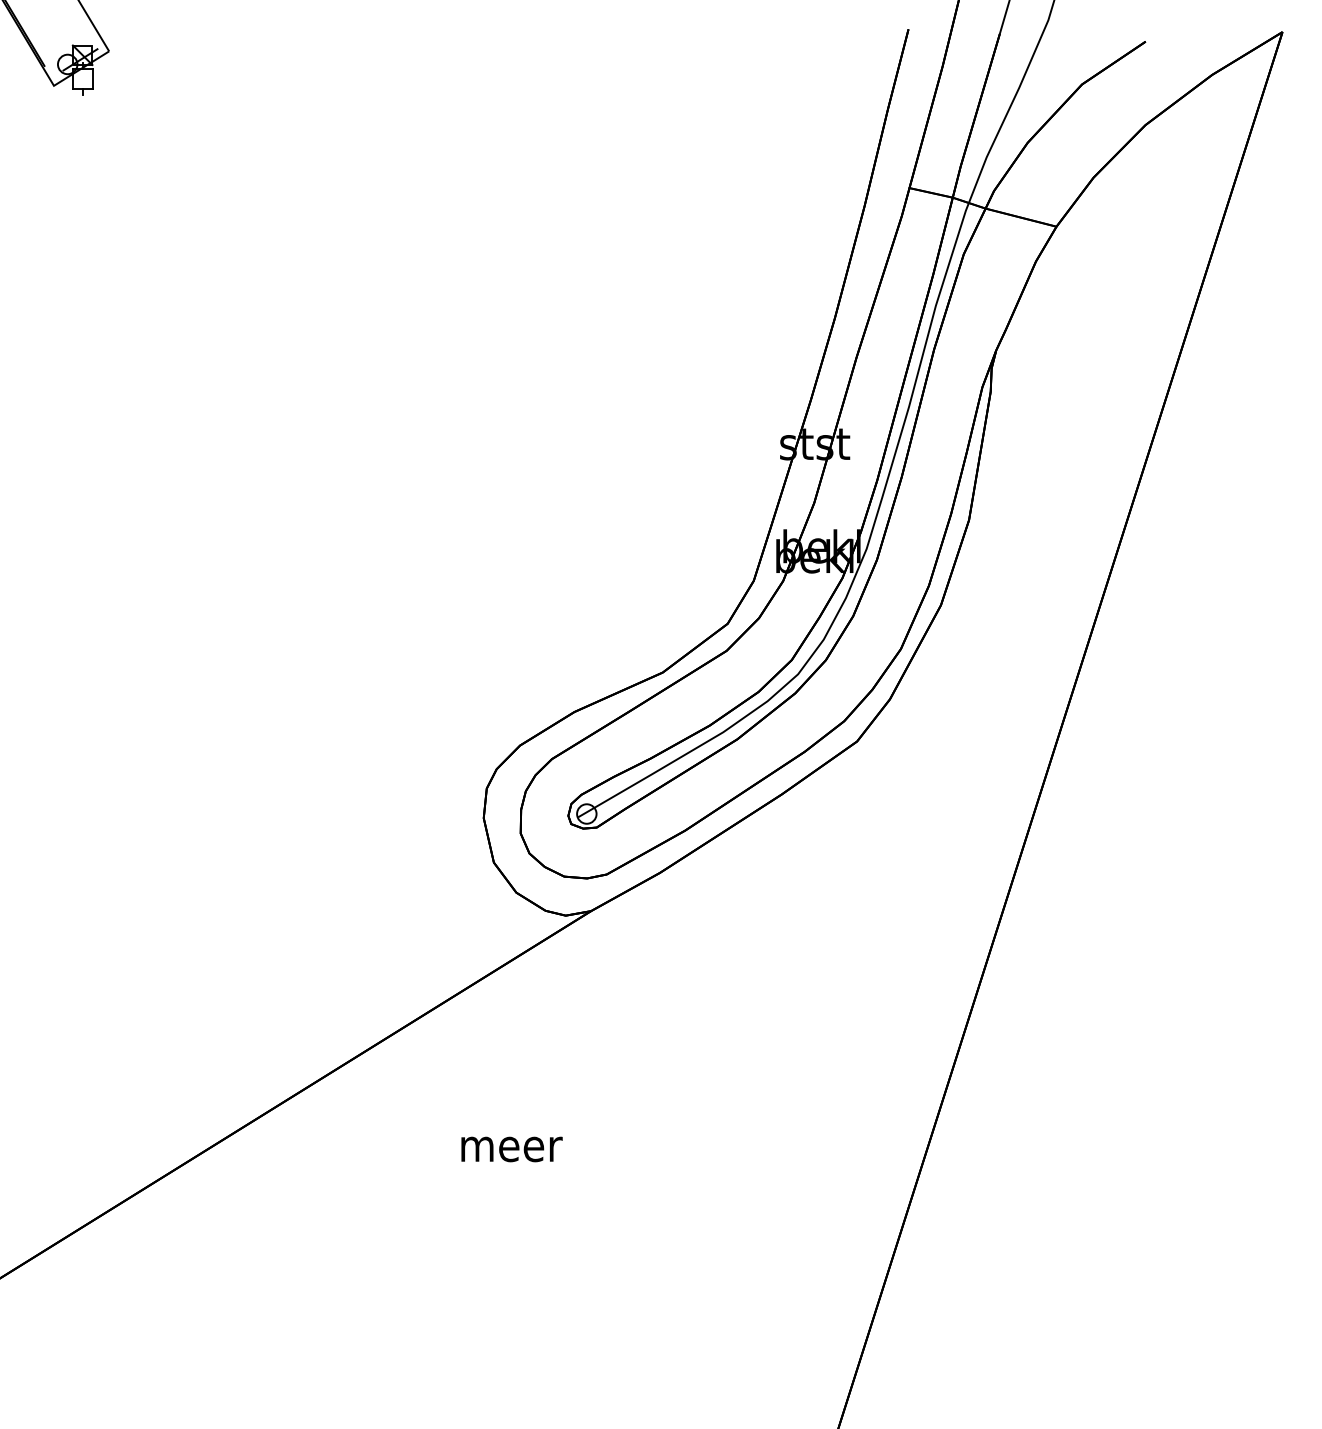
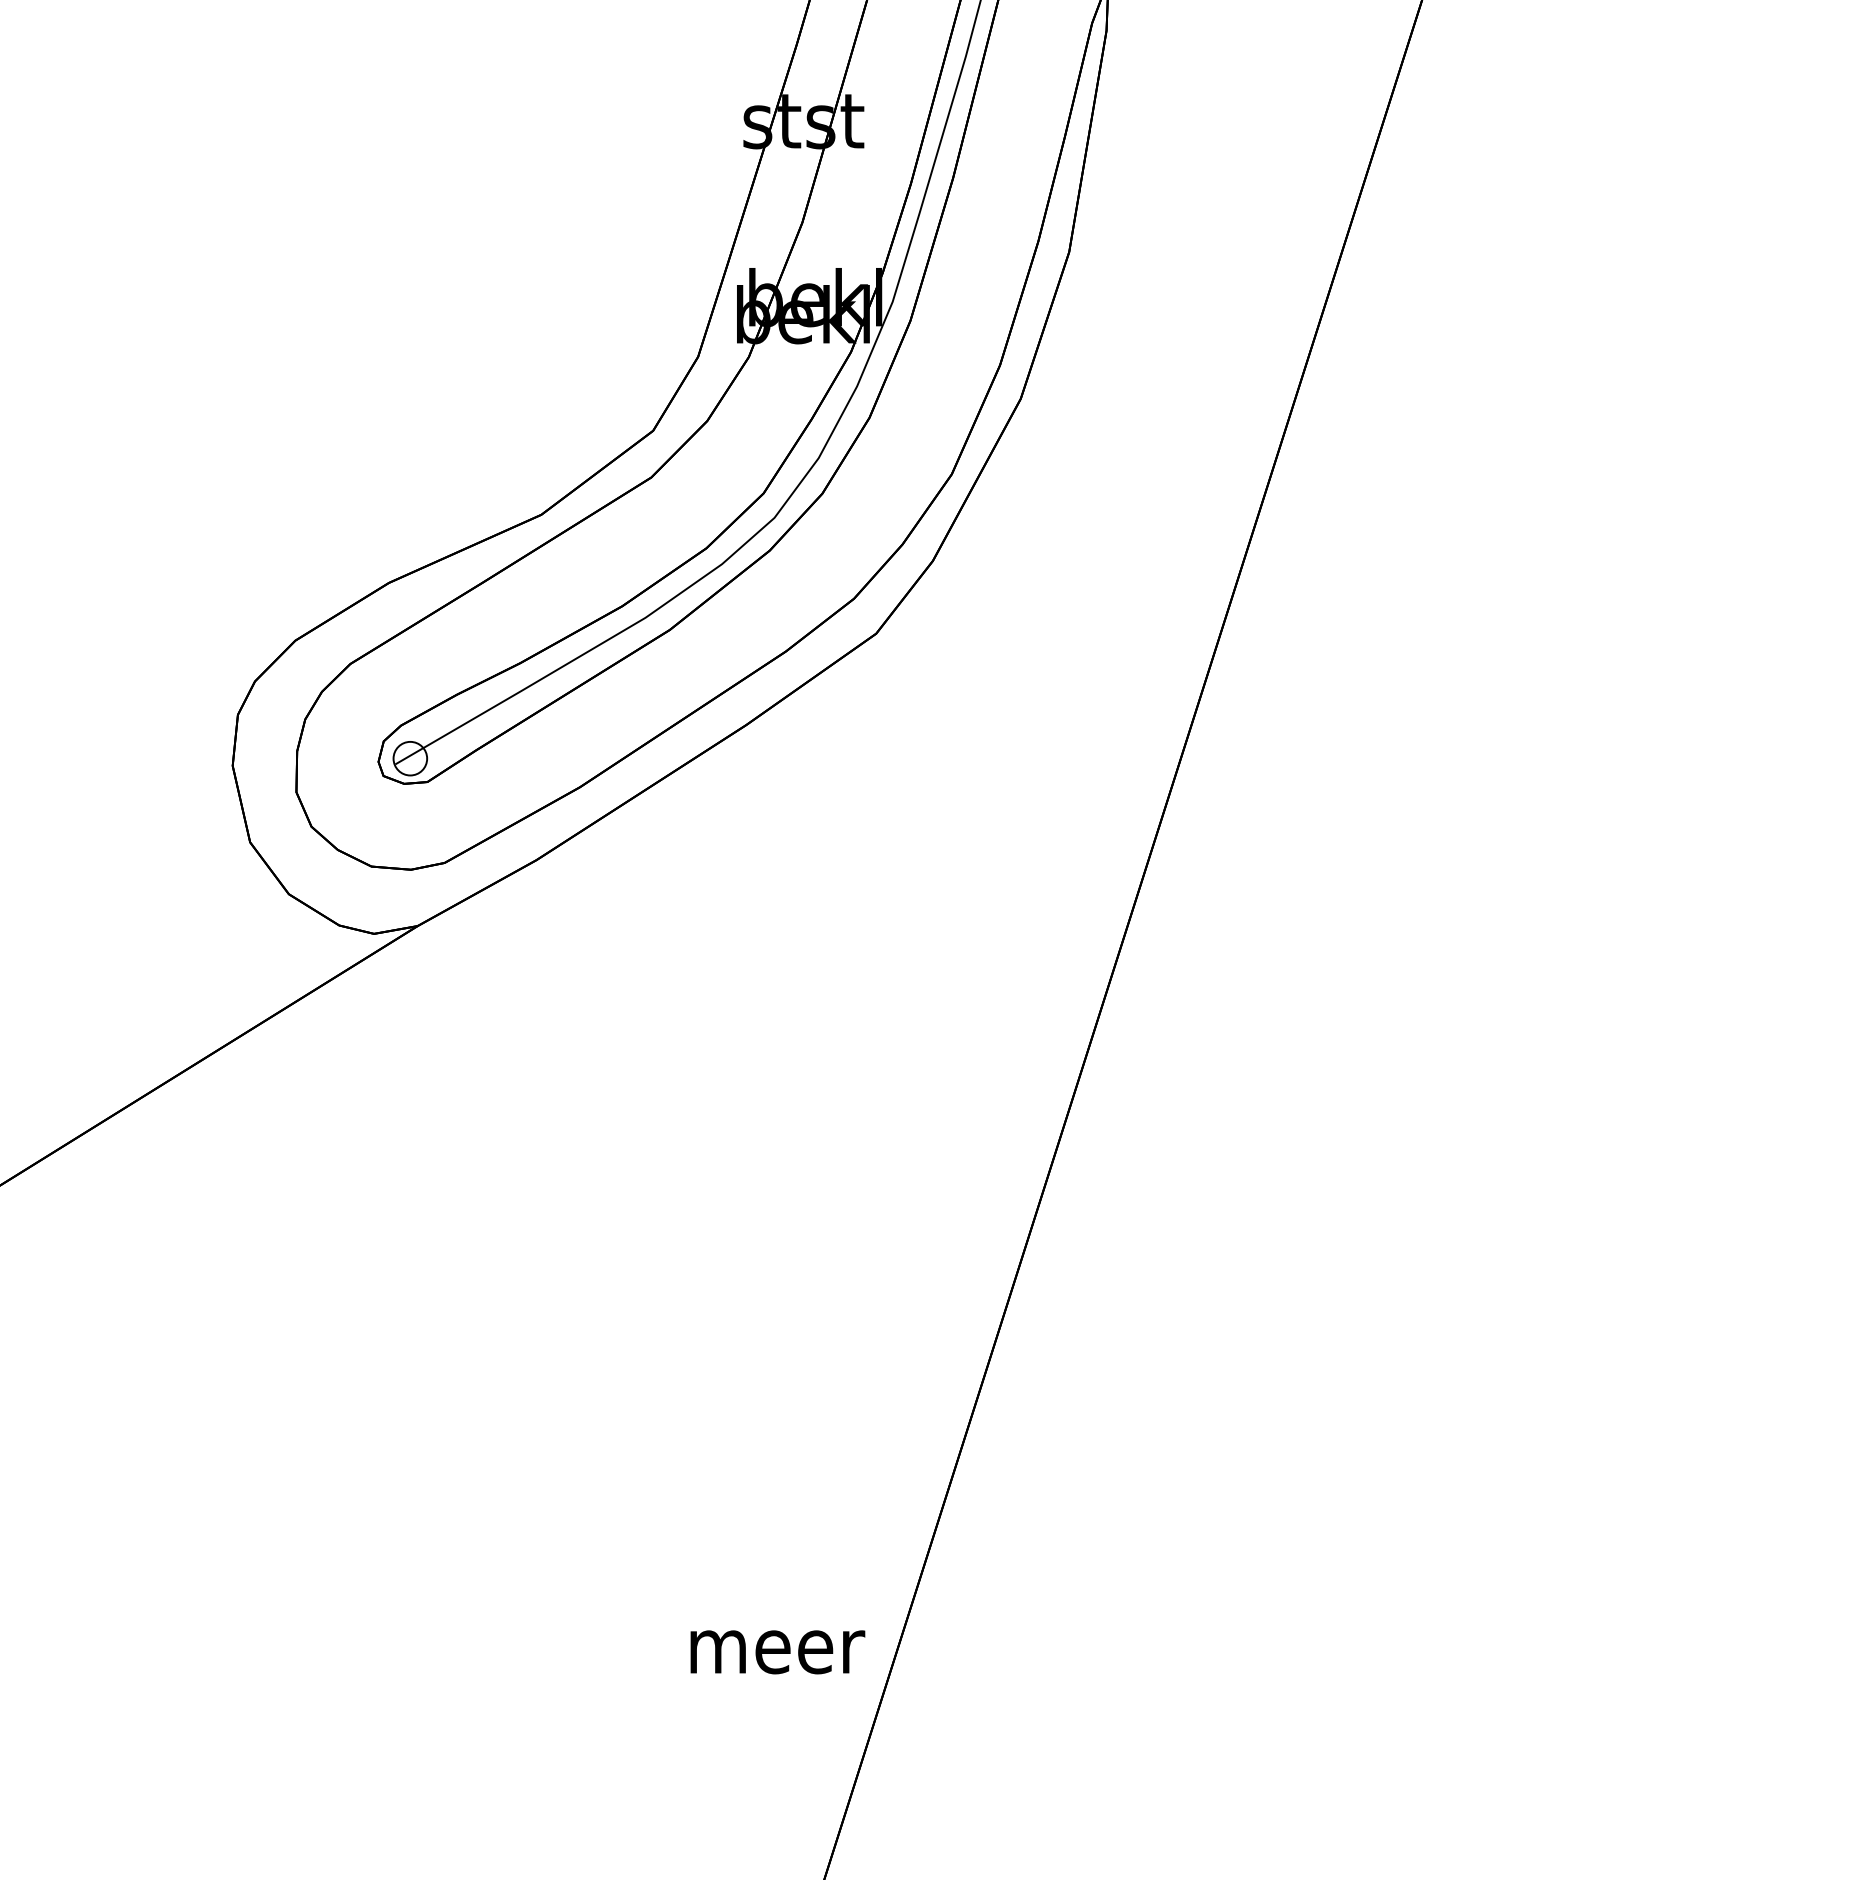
text: (511, 1149) -> (776, 1652), moved

